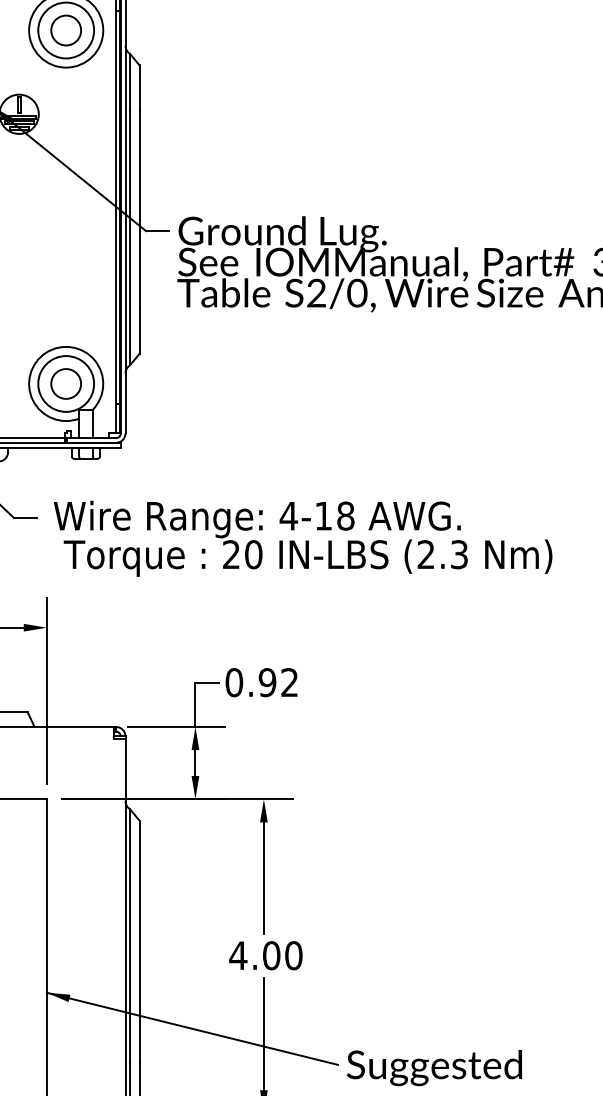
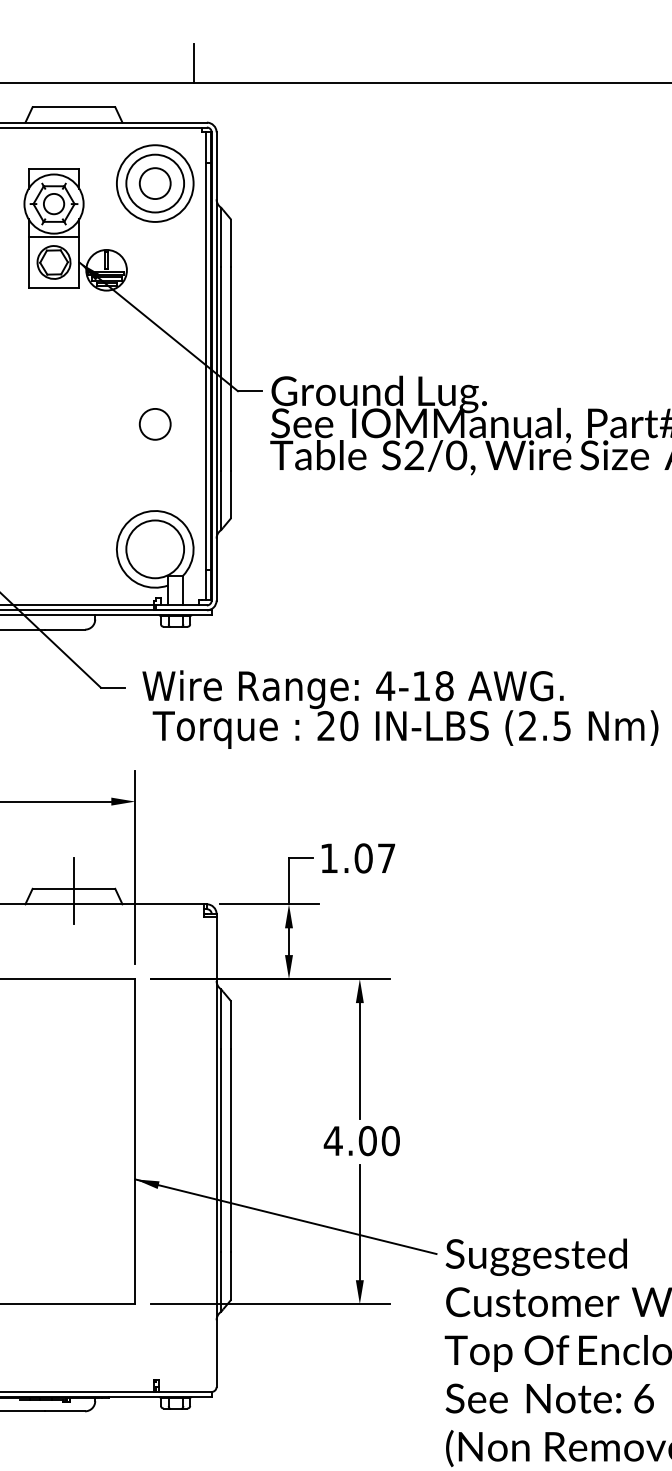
circle: (65, 384) -> (154, 424), moved
text: (459, 554) -> (562, 725), (2.3 -> (2.5
text: (261, 682) -> (357, 858), 0.92 -> 1.07

